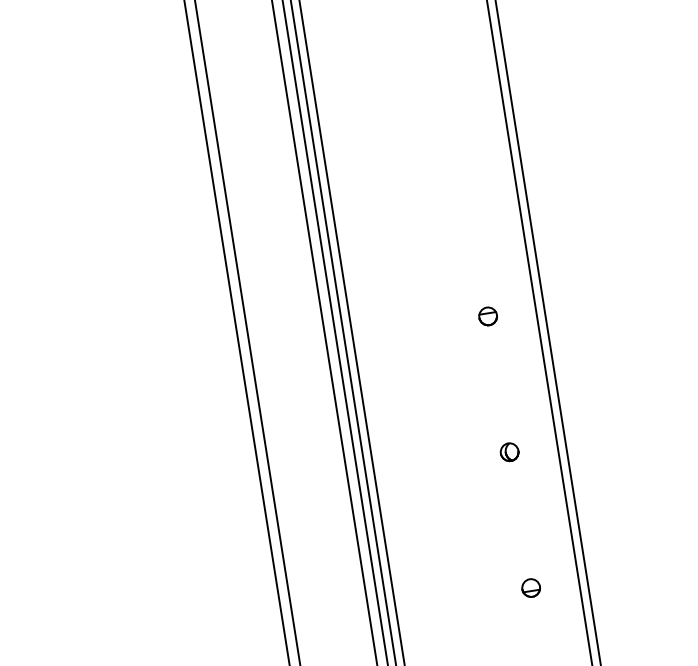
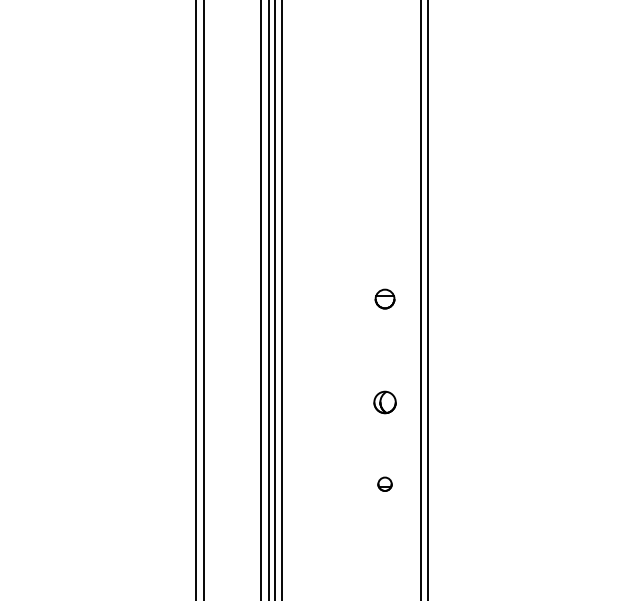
part: (487, 315) -> (384, 298), size x1.4
part: (508, 452) -> (384, 402), size x1.6
part: (530, 587) -> (384, 483), moved

